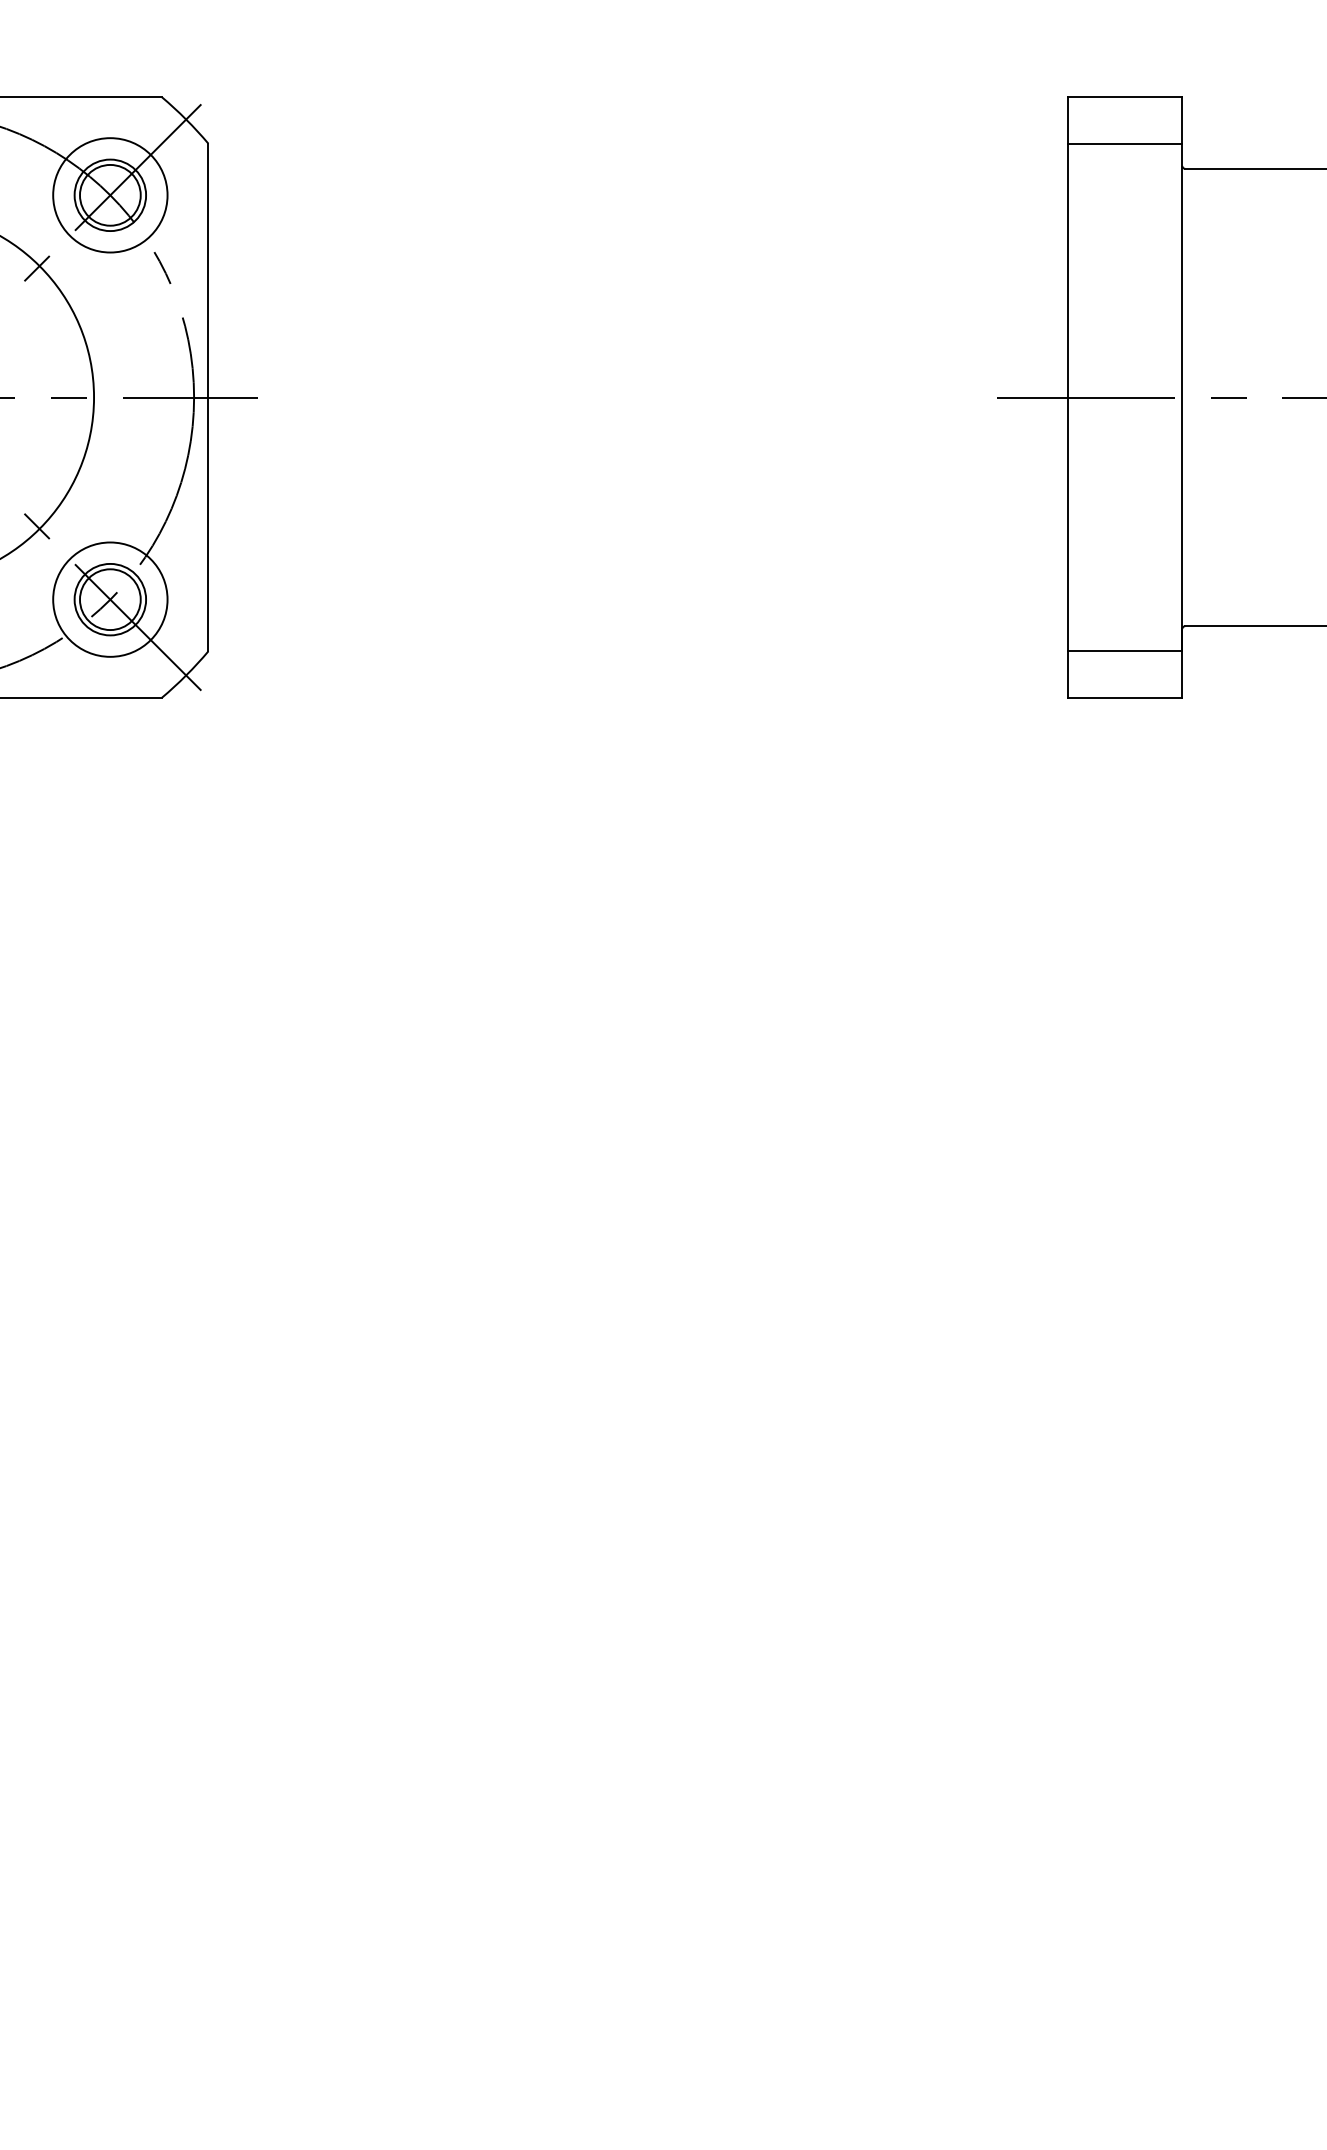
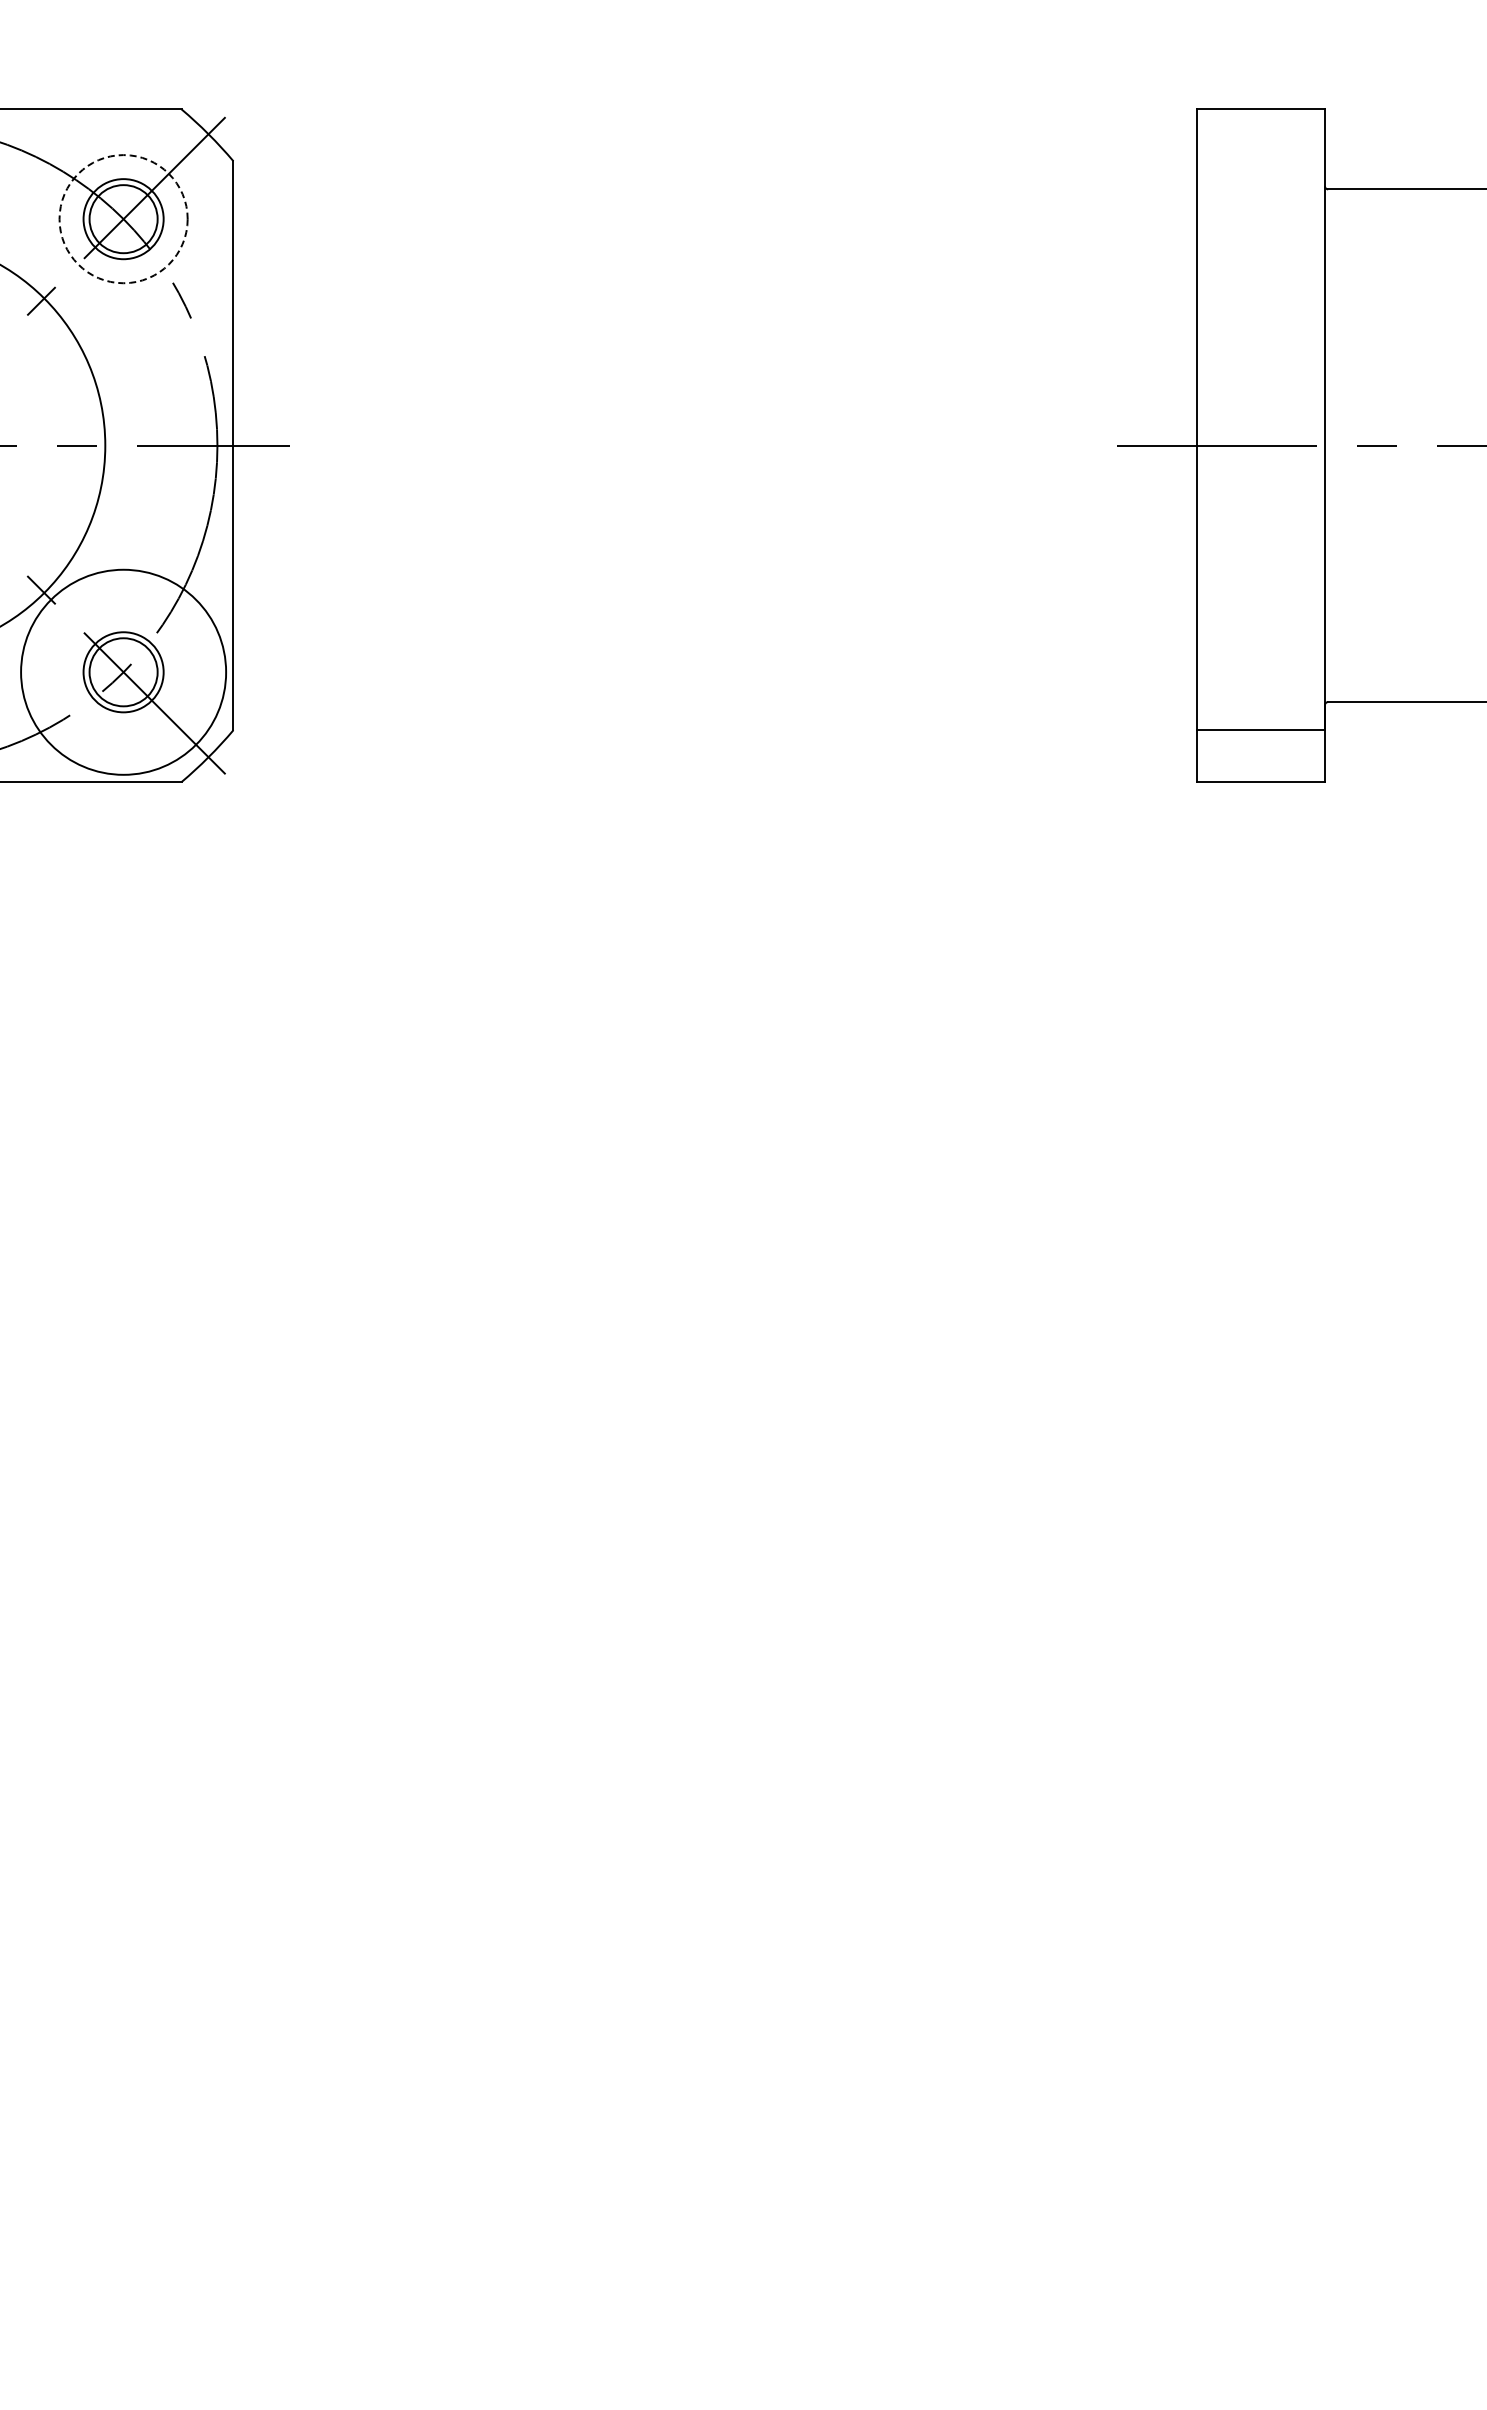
line: (1124, 143) -> (1260, 161), removed
circle: (110, 195) -> (123, 219), solid -> dashed
circle: (110, 599) -> (123, 672), size x1.6

